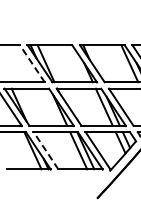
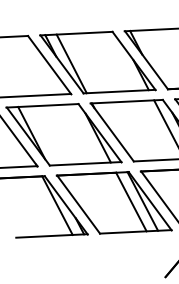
line: (32, 63) -> (49, 64), dashed -> solid
line: (45, 150) -> (77, 204), dashed -> solid

